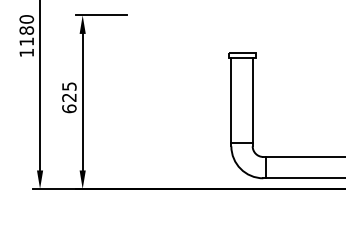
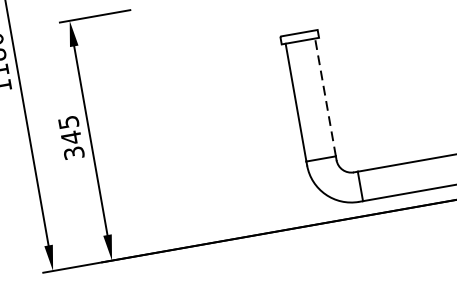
line: (252, 100) -> (325, 96), solid -> dashed
text: (69, 103) -> (72, 145), 625 -> 345

